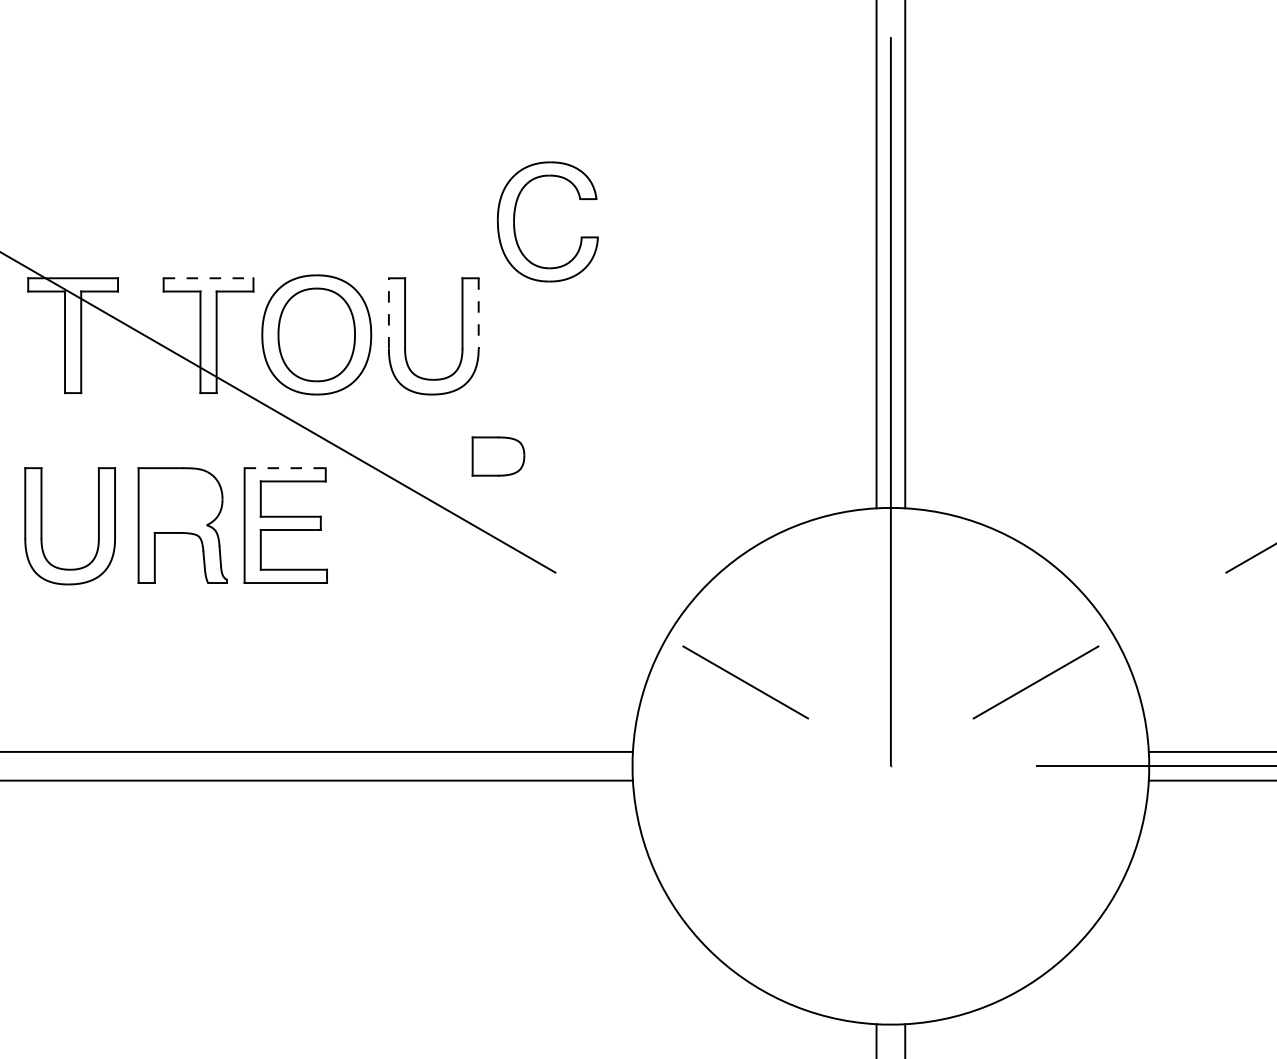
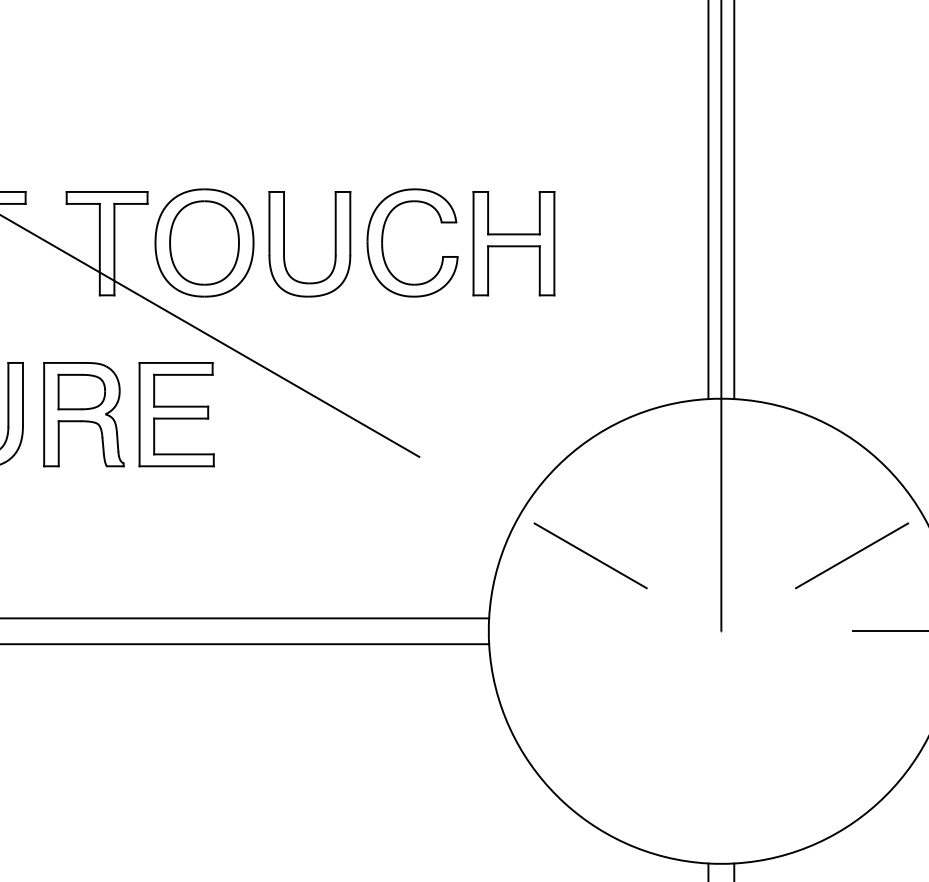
part: (515, 216) -> (383, 238), moved
line: (208, 278) -> (107, 192), dashed -> solid
line: (388, 312) -> (269, 222), dashed -> solid
line: (478, 313) -> (350, 223), dashed -> solid
part: (660, 335) -> (513, 243), added
part: (498, 456) -> (81, 392), moved
line: (285, 468) -> (176, 363), dashed -> solid

